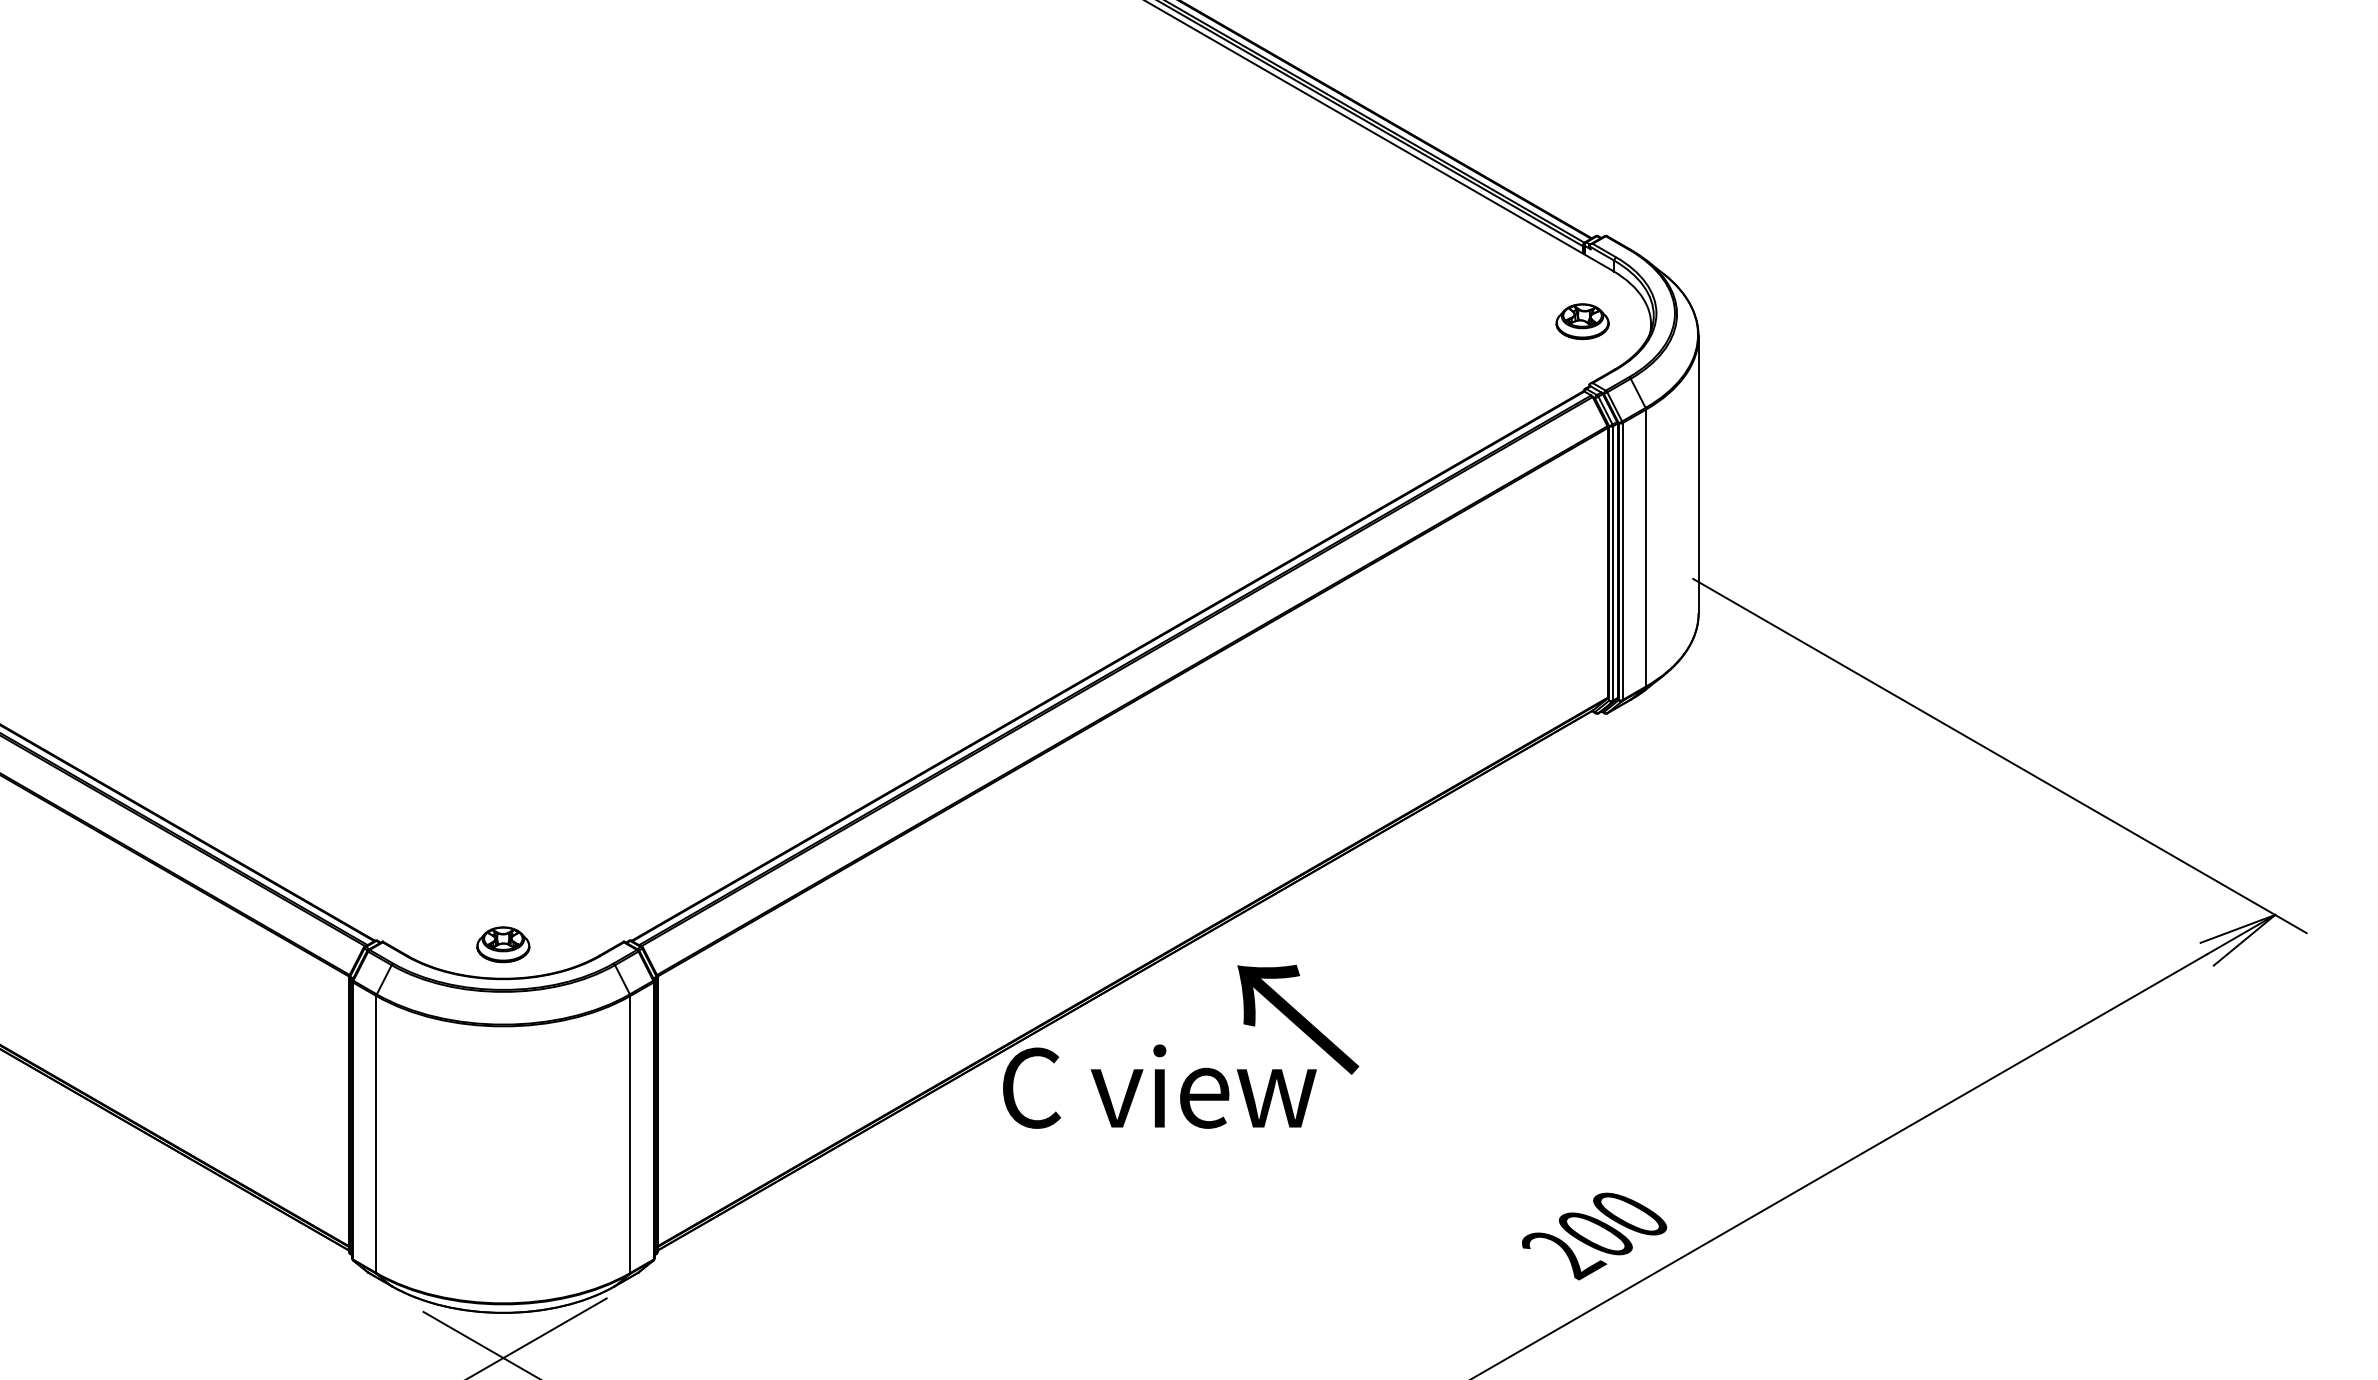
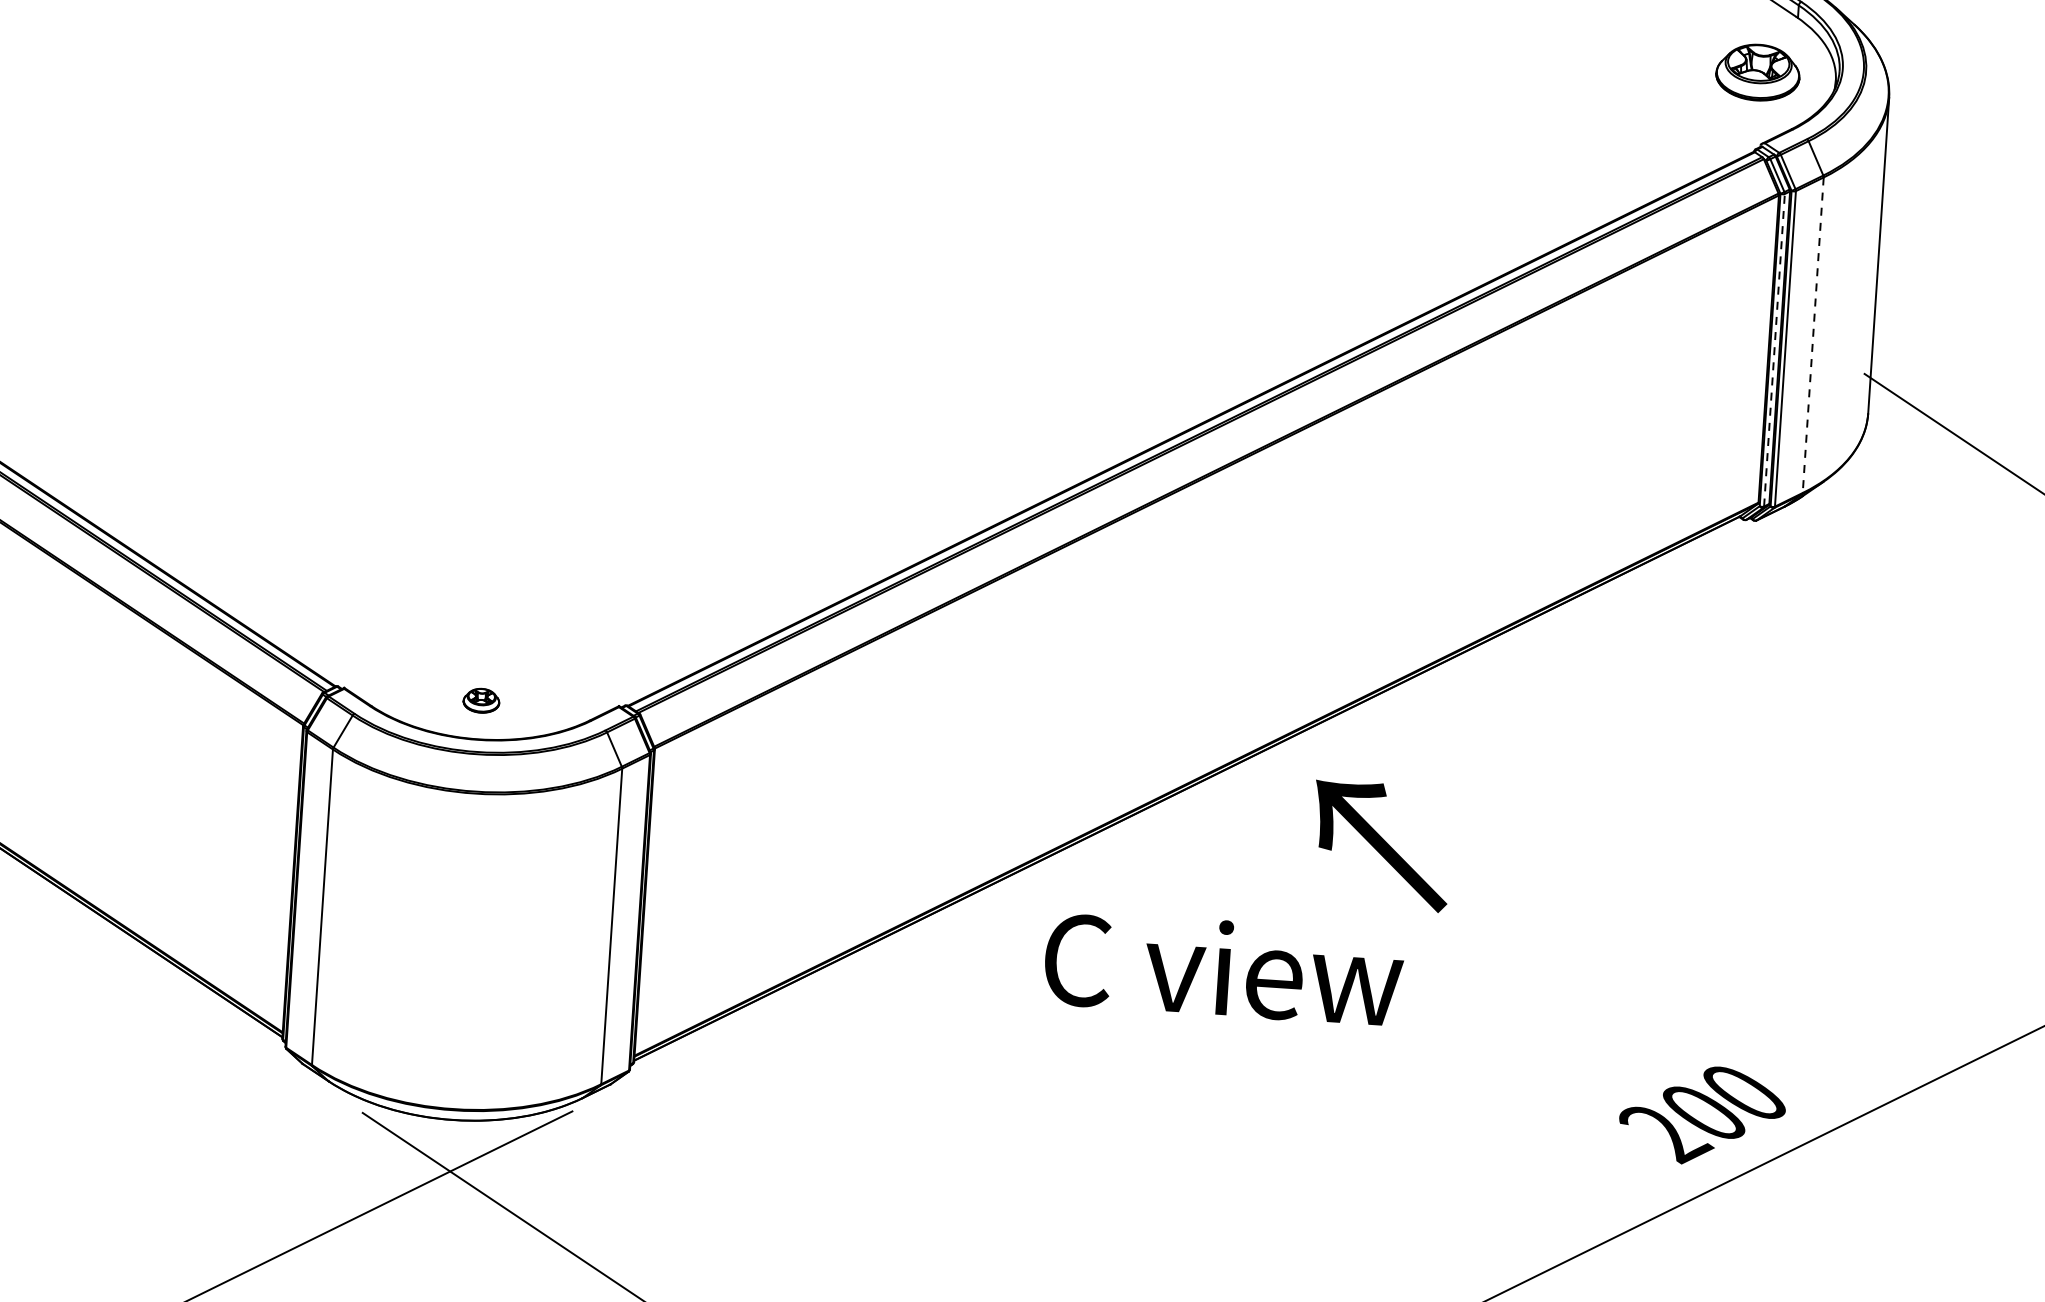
part: (1582, 321) -> (1757, 72), size x1.4
line: (1646, 548) -> (1813, 335), solid -> dashed
line: (1613, 562) -> (1775, 349), solid -> dashed
part: (503, 944) -> (481, 700), size x0.6
text: (1159, 1086) -> (1223, 968), moved

